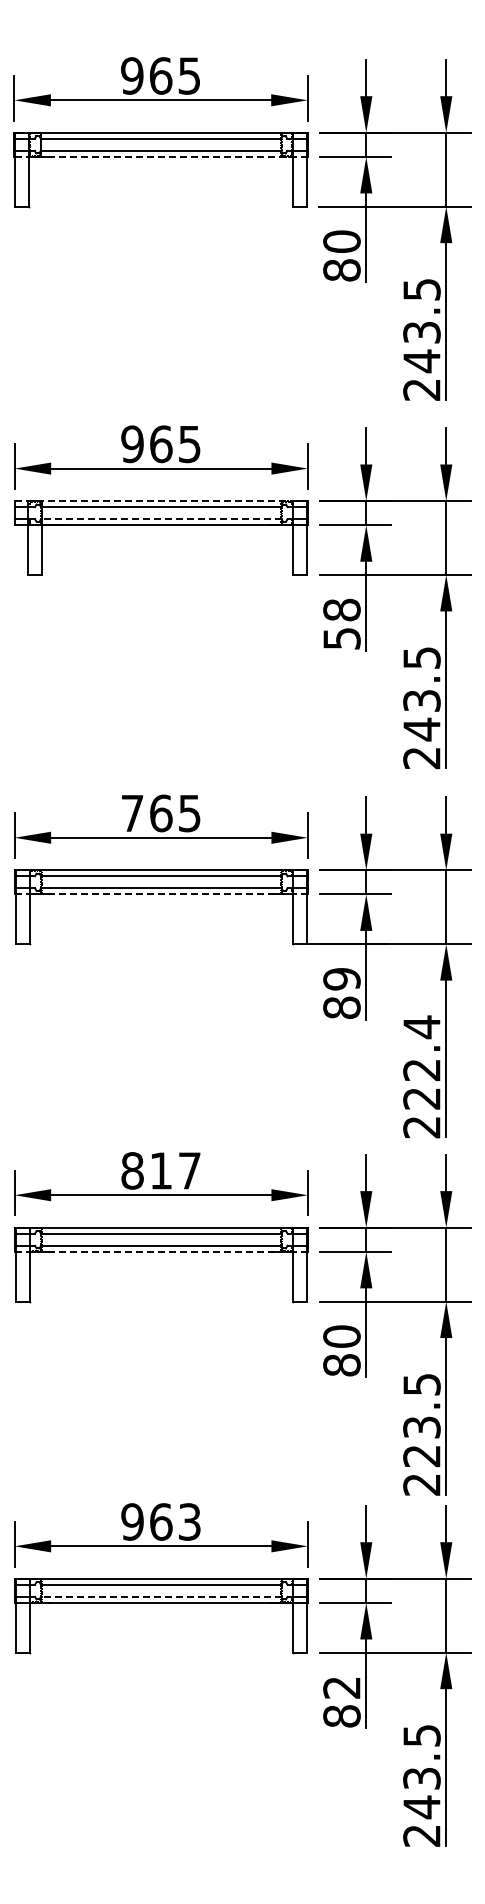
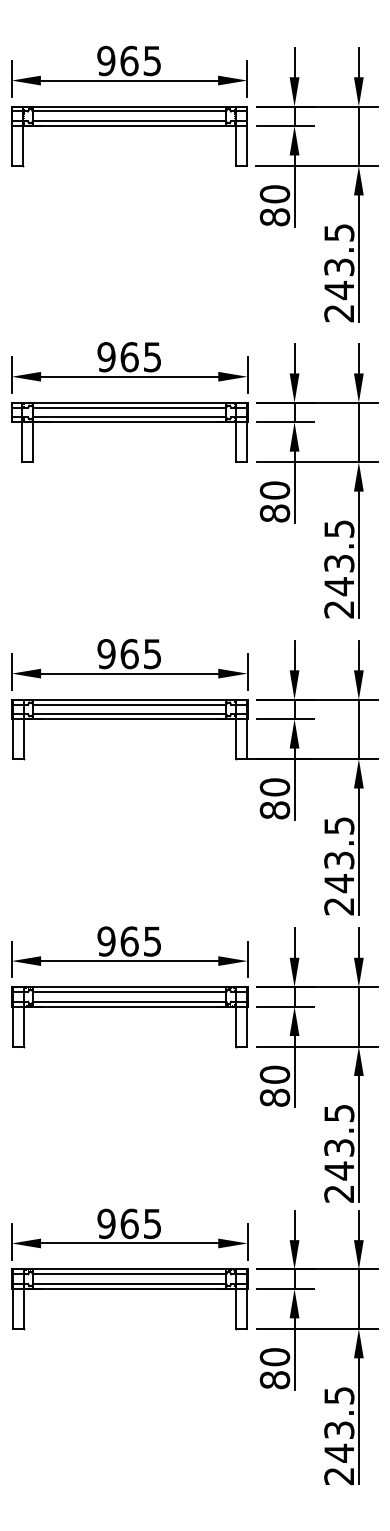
line: (161, 156) -> (129, 125), dashed -> solid
line: (161, 500) -> (129, 402), dashed -> solid
line: (160, 519) -> (129, 417), dashed -> solid
text: (341, 623) -> (274, 501), 58 -> 80
text: (132, 813) -> (106, 654), 765 -> 965
line: (161, 894) -> (129, 719), dashed -> solid
text: (341, 978) -> (274, 786), 89 -> 80
text: (421, 1062) -> (338, 854), 222.4 -> 243.5
text: (160, 1170) -> (129, 941), 817 -> 965
line: (161, 1251) -> (129, 1006), dashed -> solid
text: (421, 1456) -> (338, 1171), 223.5 -> 243.5
text: (189, 1521) -> (152, 1223), 963 -> 965
line: (160, 1596) -> (129, 1283), dashed -> solid
text: (341, 1687) -> (274, 1356), 82 -> 80

